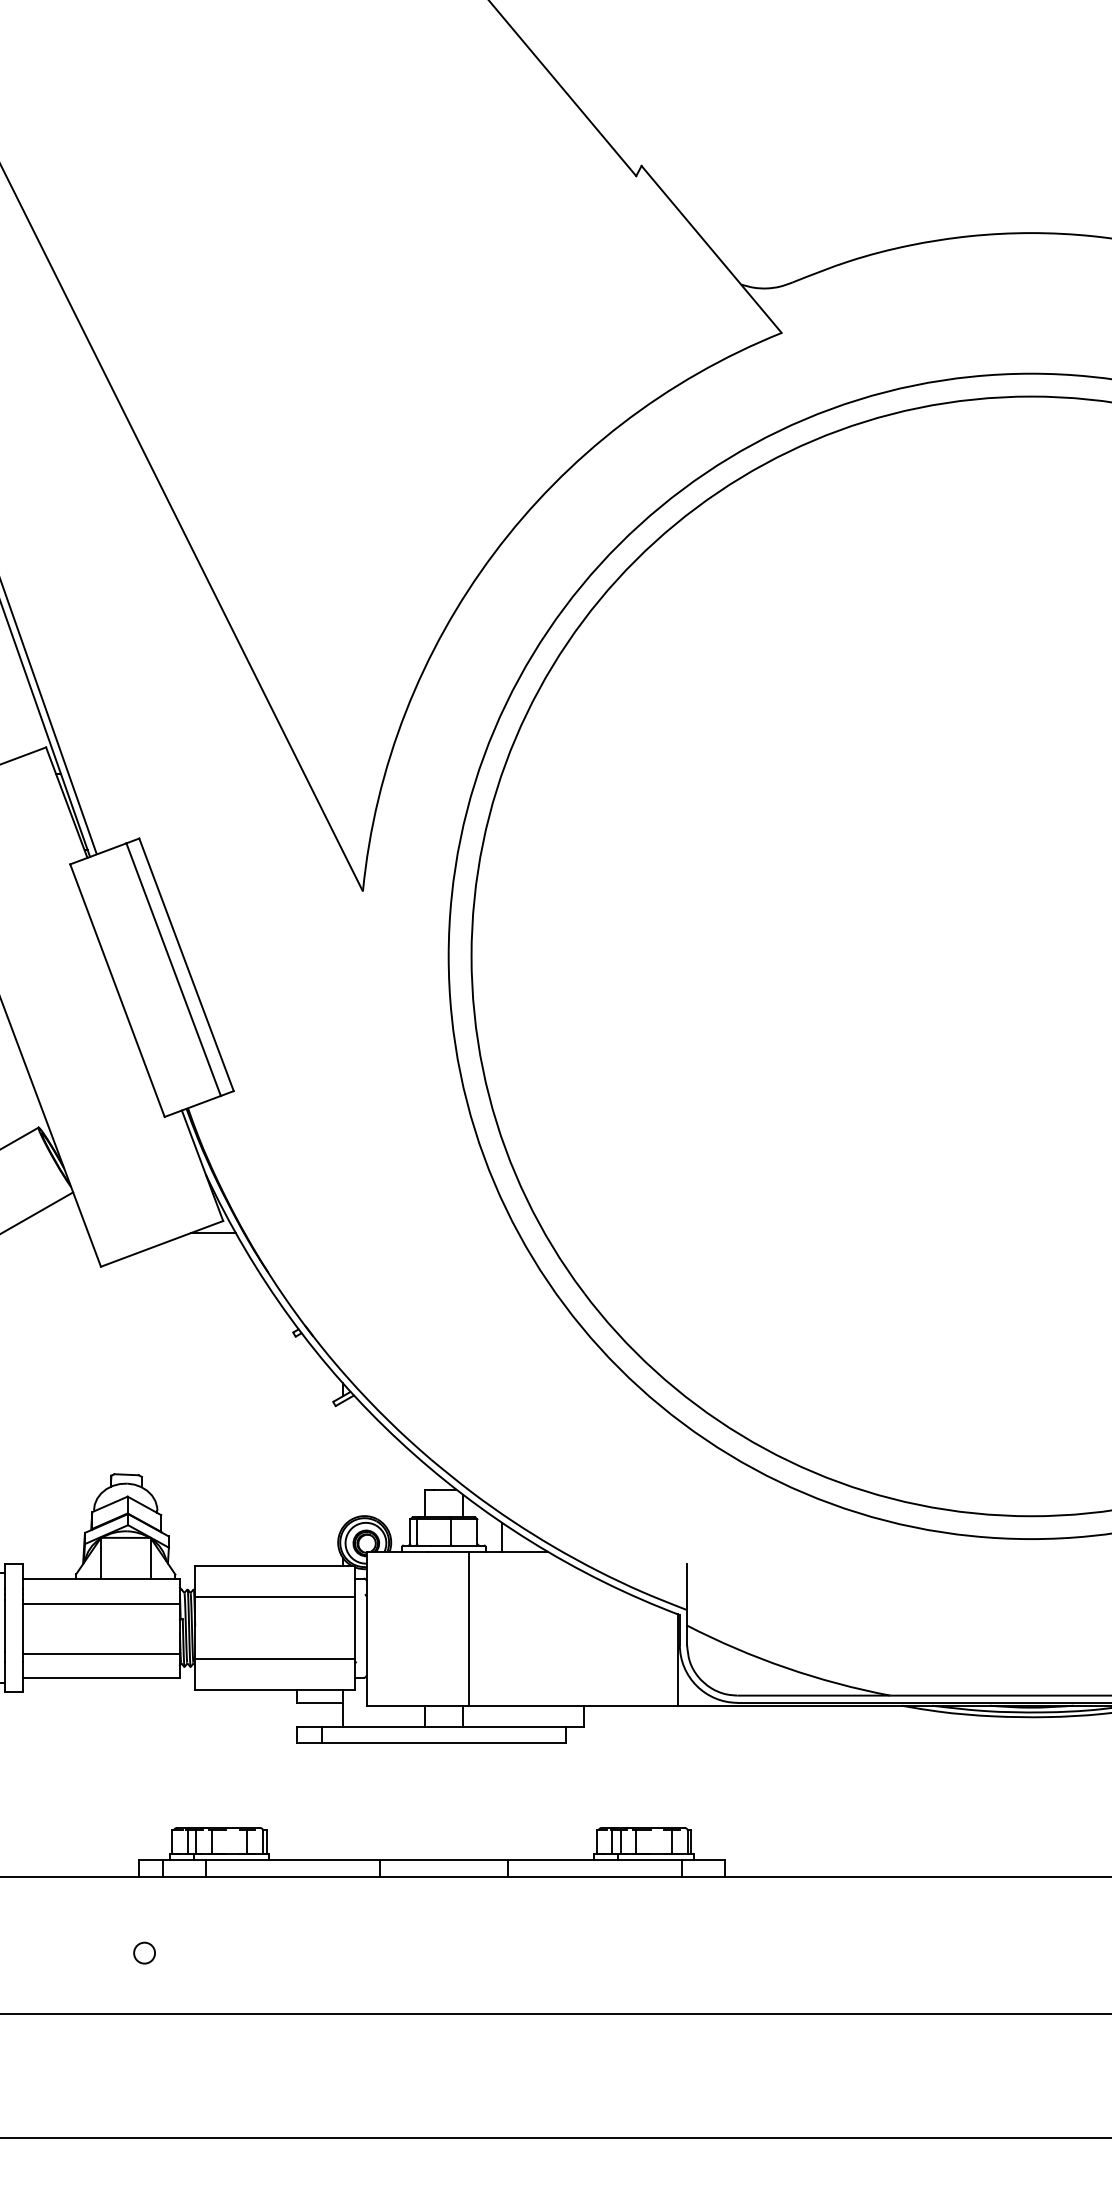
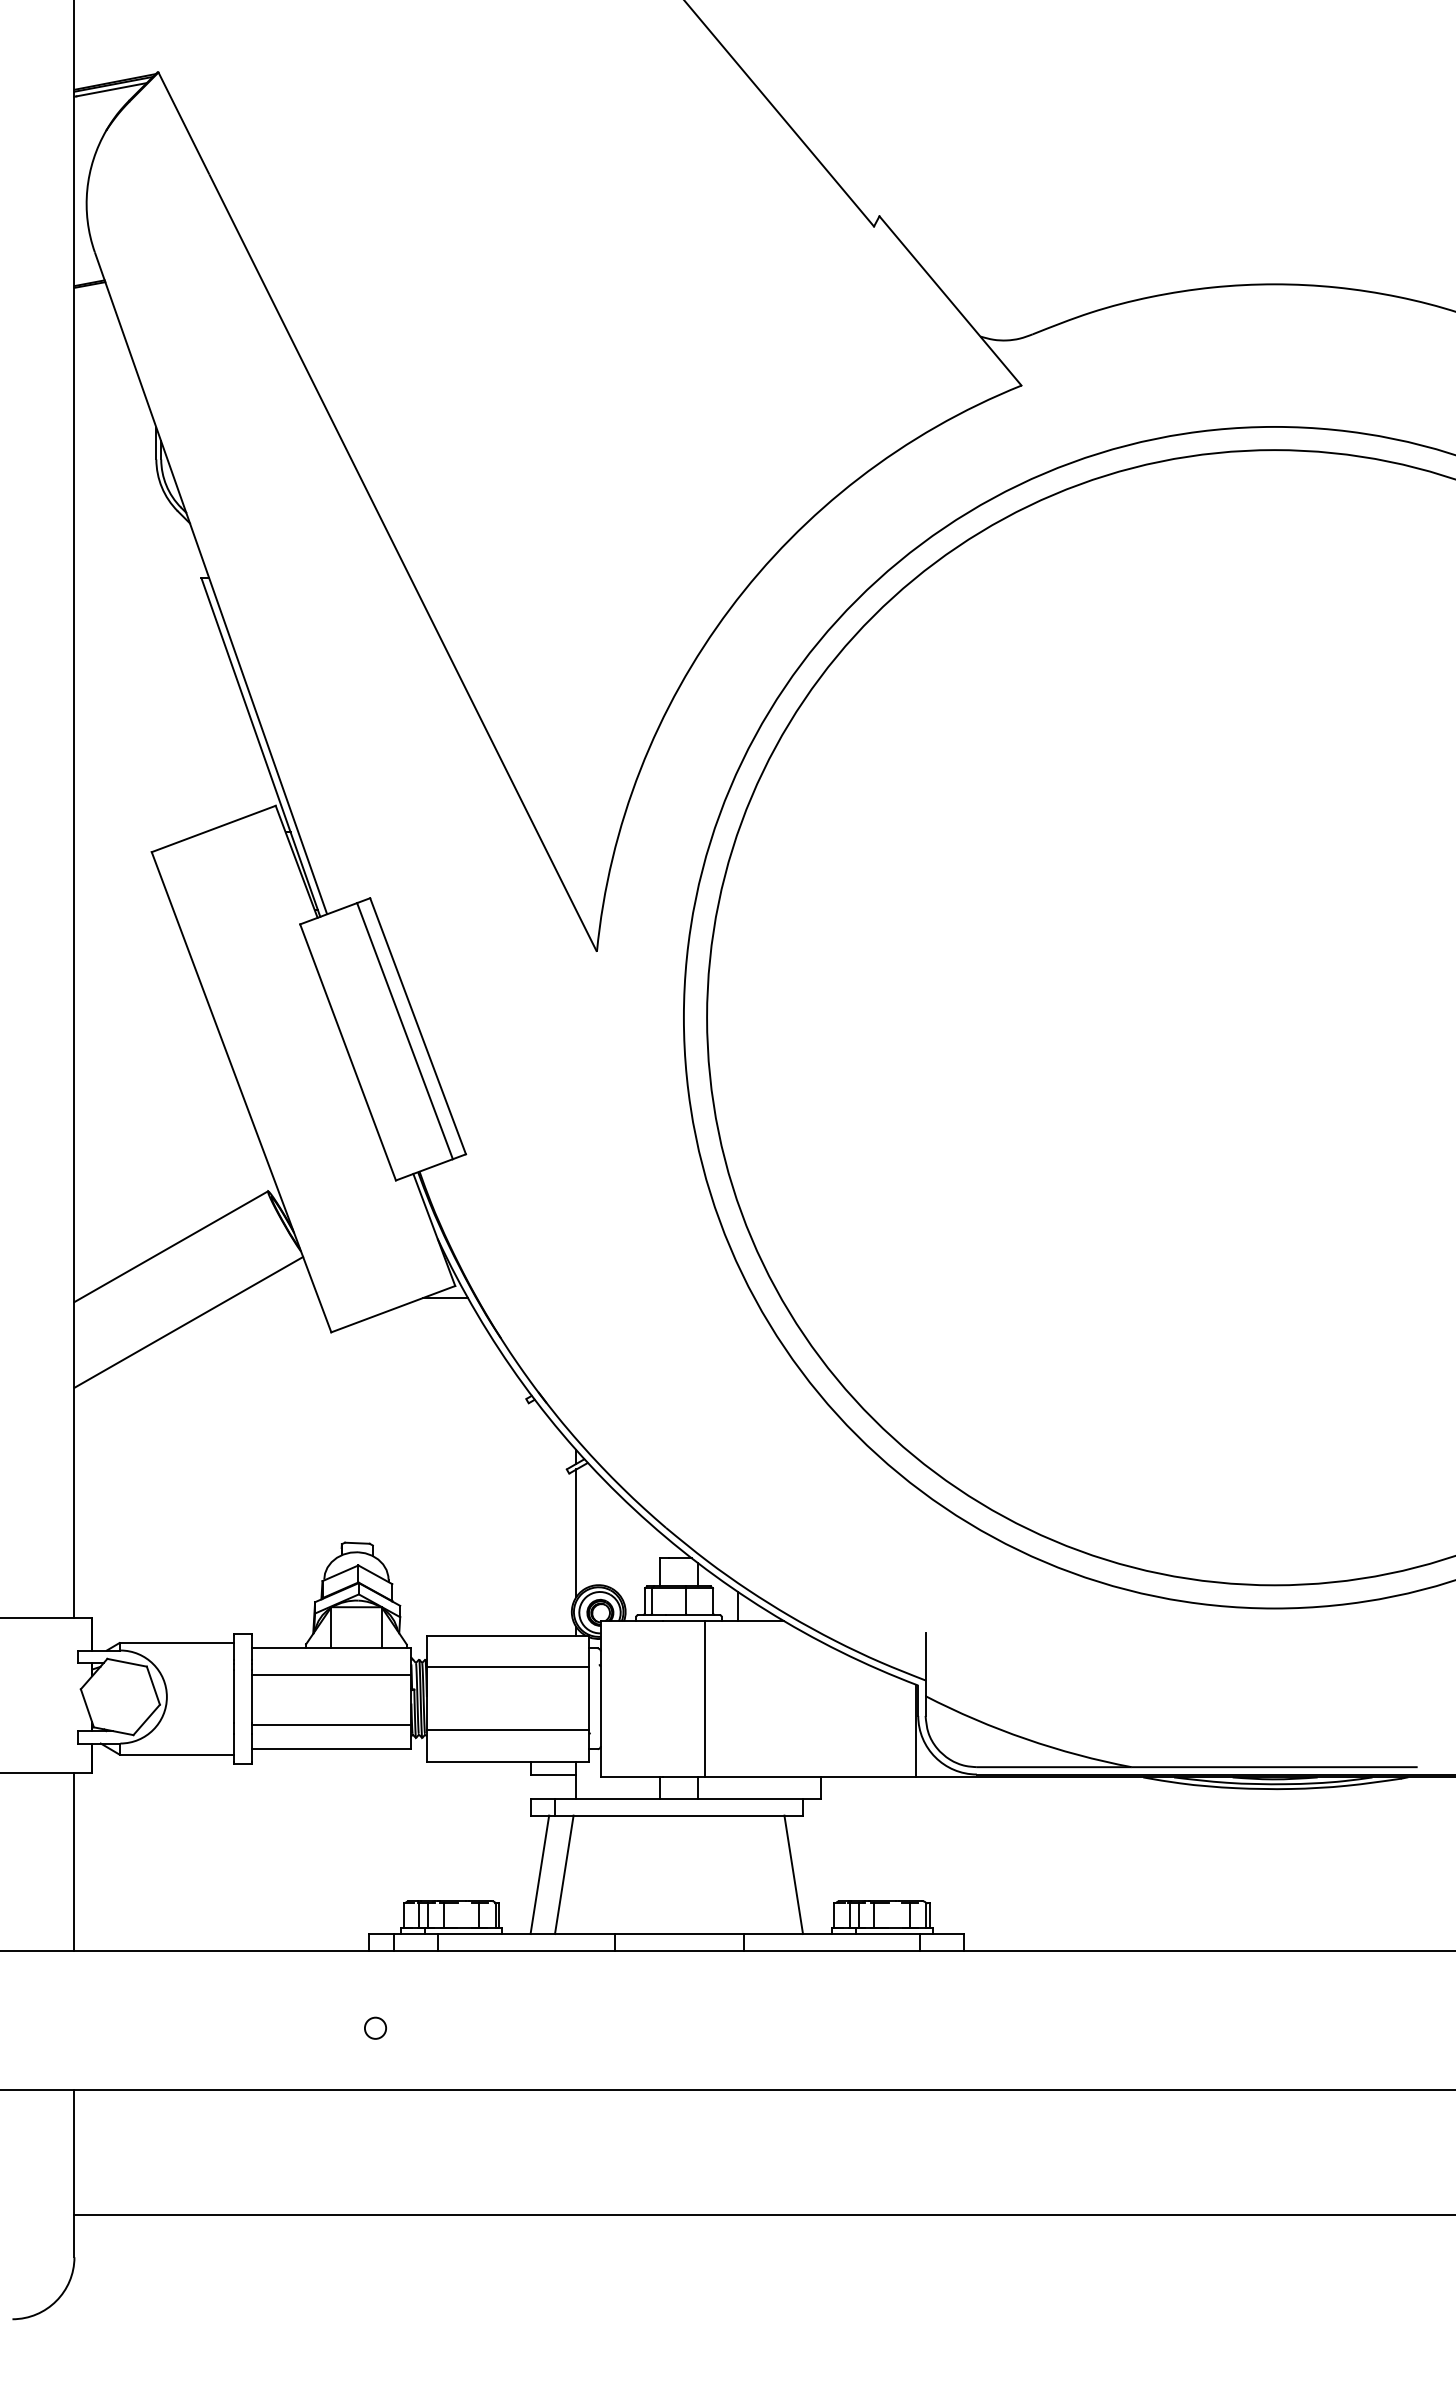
line: (342, 1464) -> (576, 1532), added
line: (306, 1801) -> (539, 1874), added
line: (330, 1801) -> (564, 1874), added
line: (556, 1801) -> (793, 1874), added

